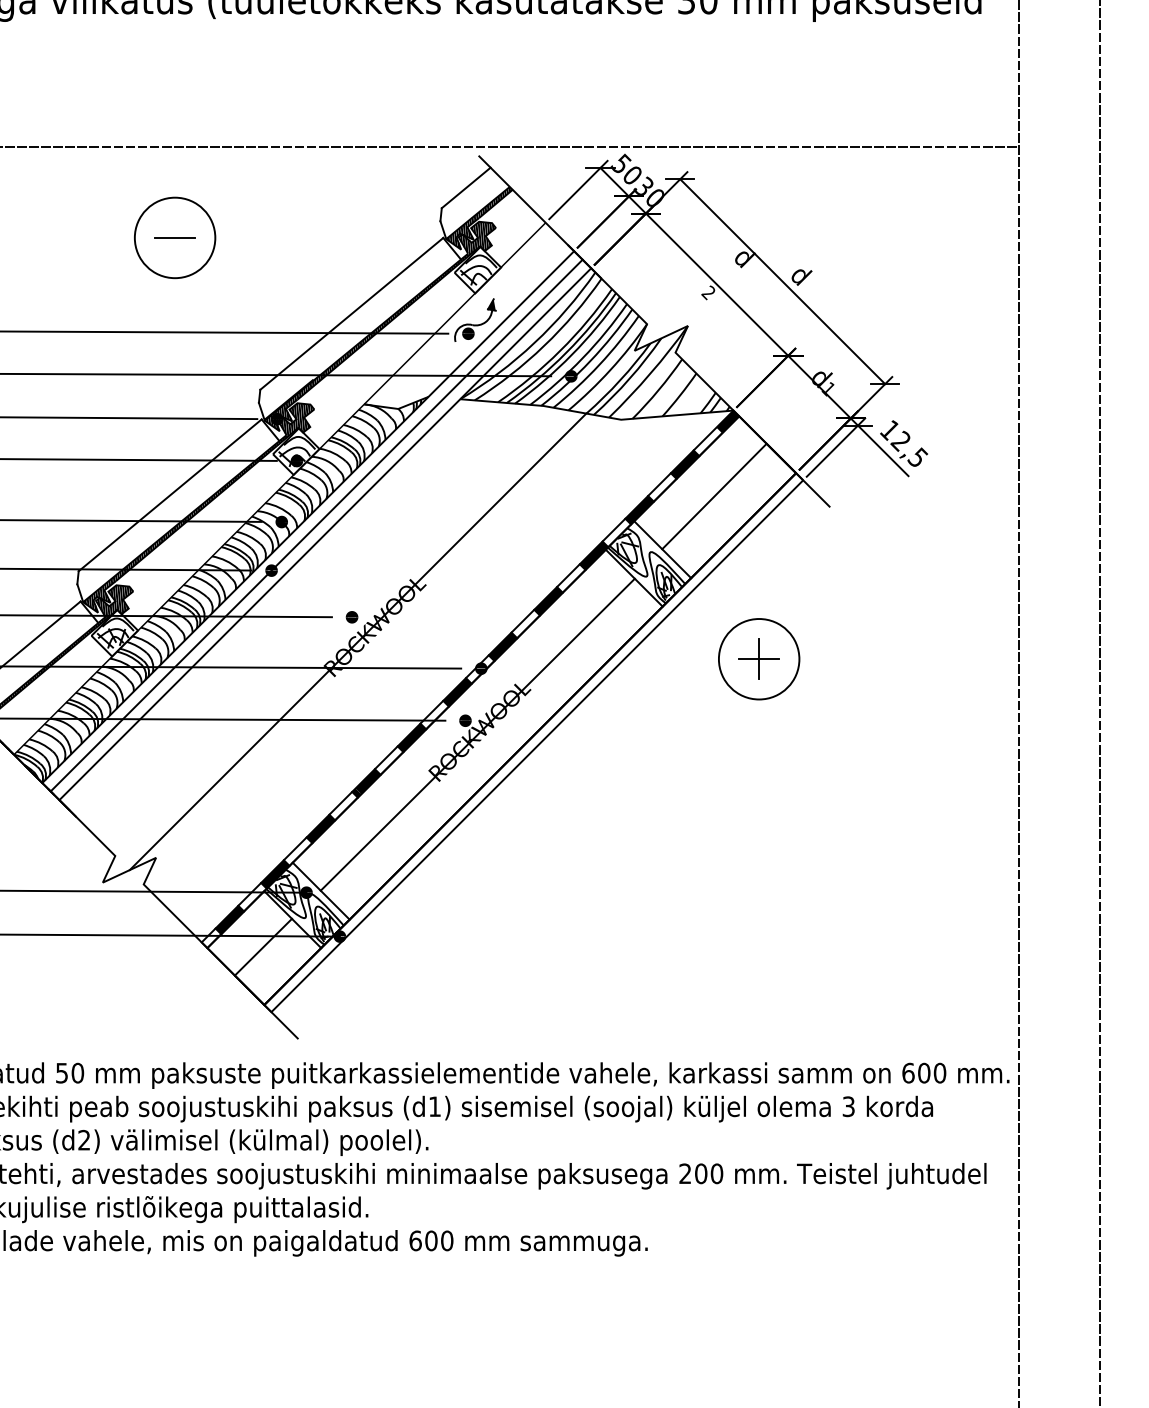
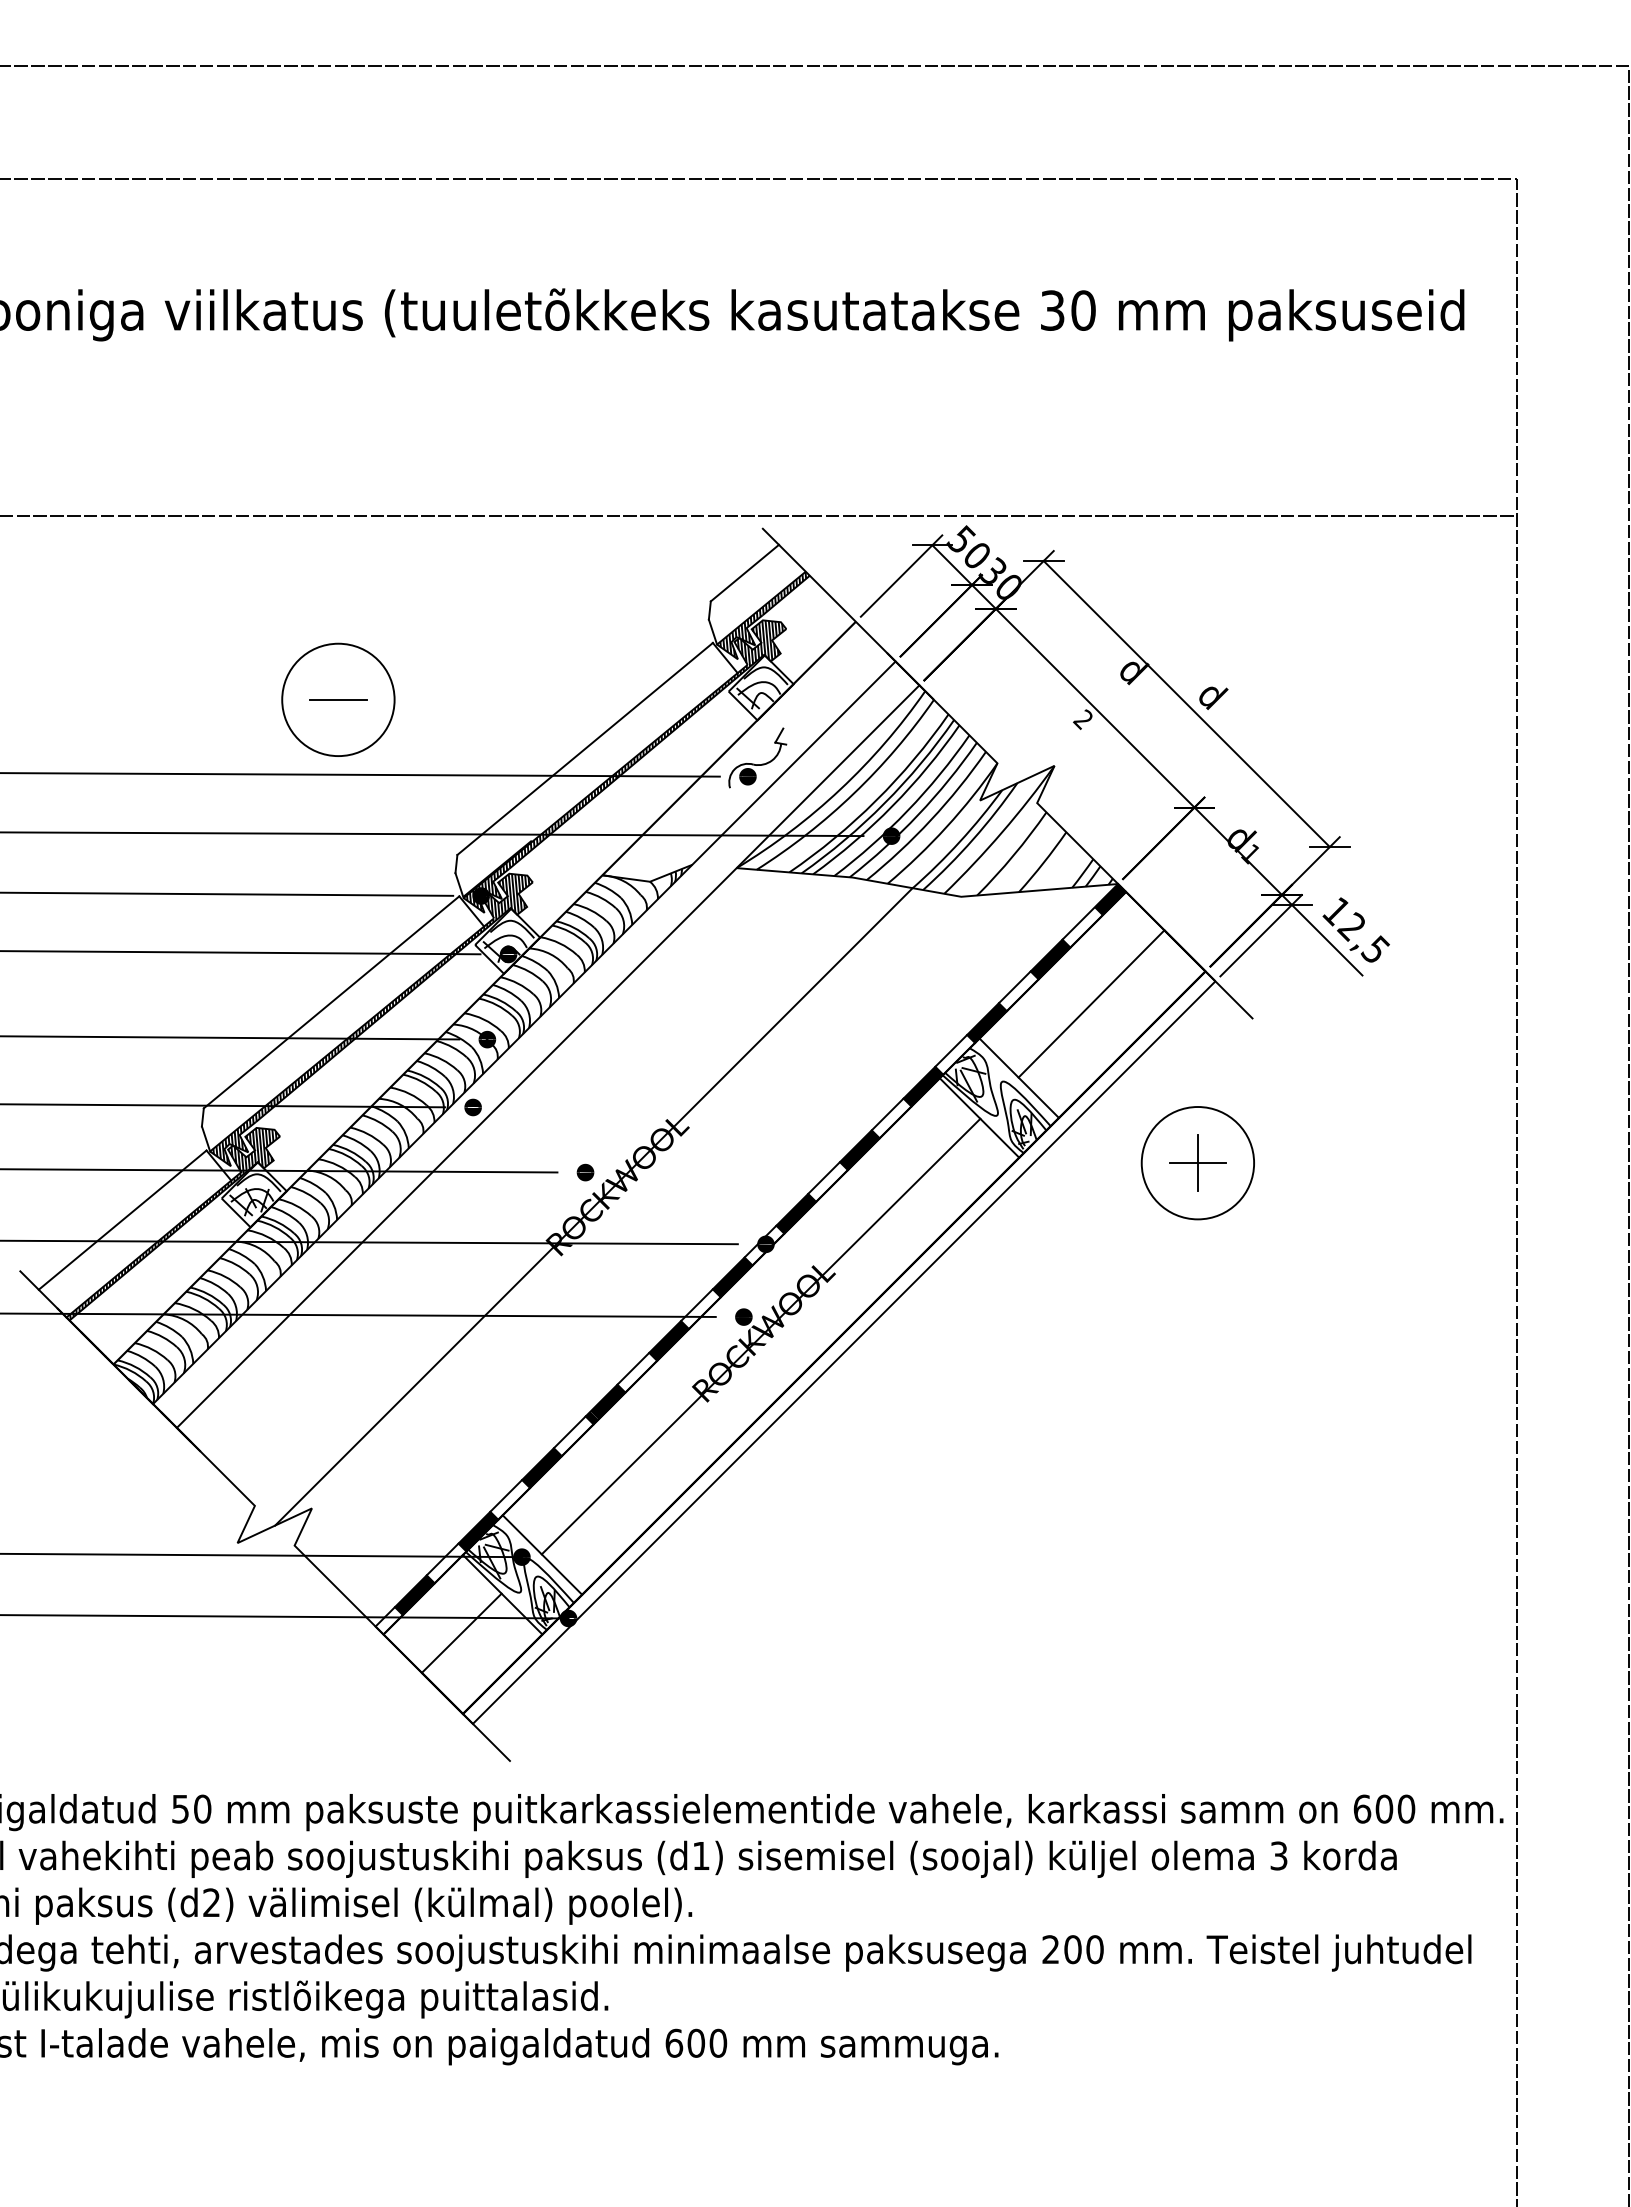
part: (175, 237) -> (338, 699), moved
fill: (491, 304) -> (780, 736), removed
line: (316, 525) -> (535, 1044), removed
part: (758, 659) -> (1197, 1163), moved

